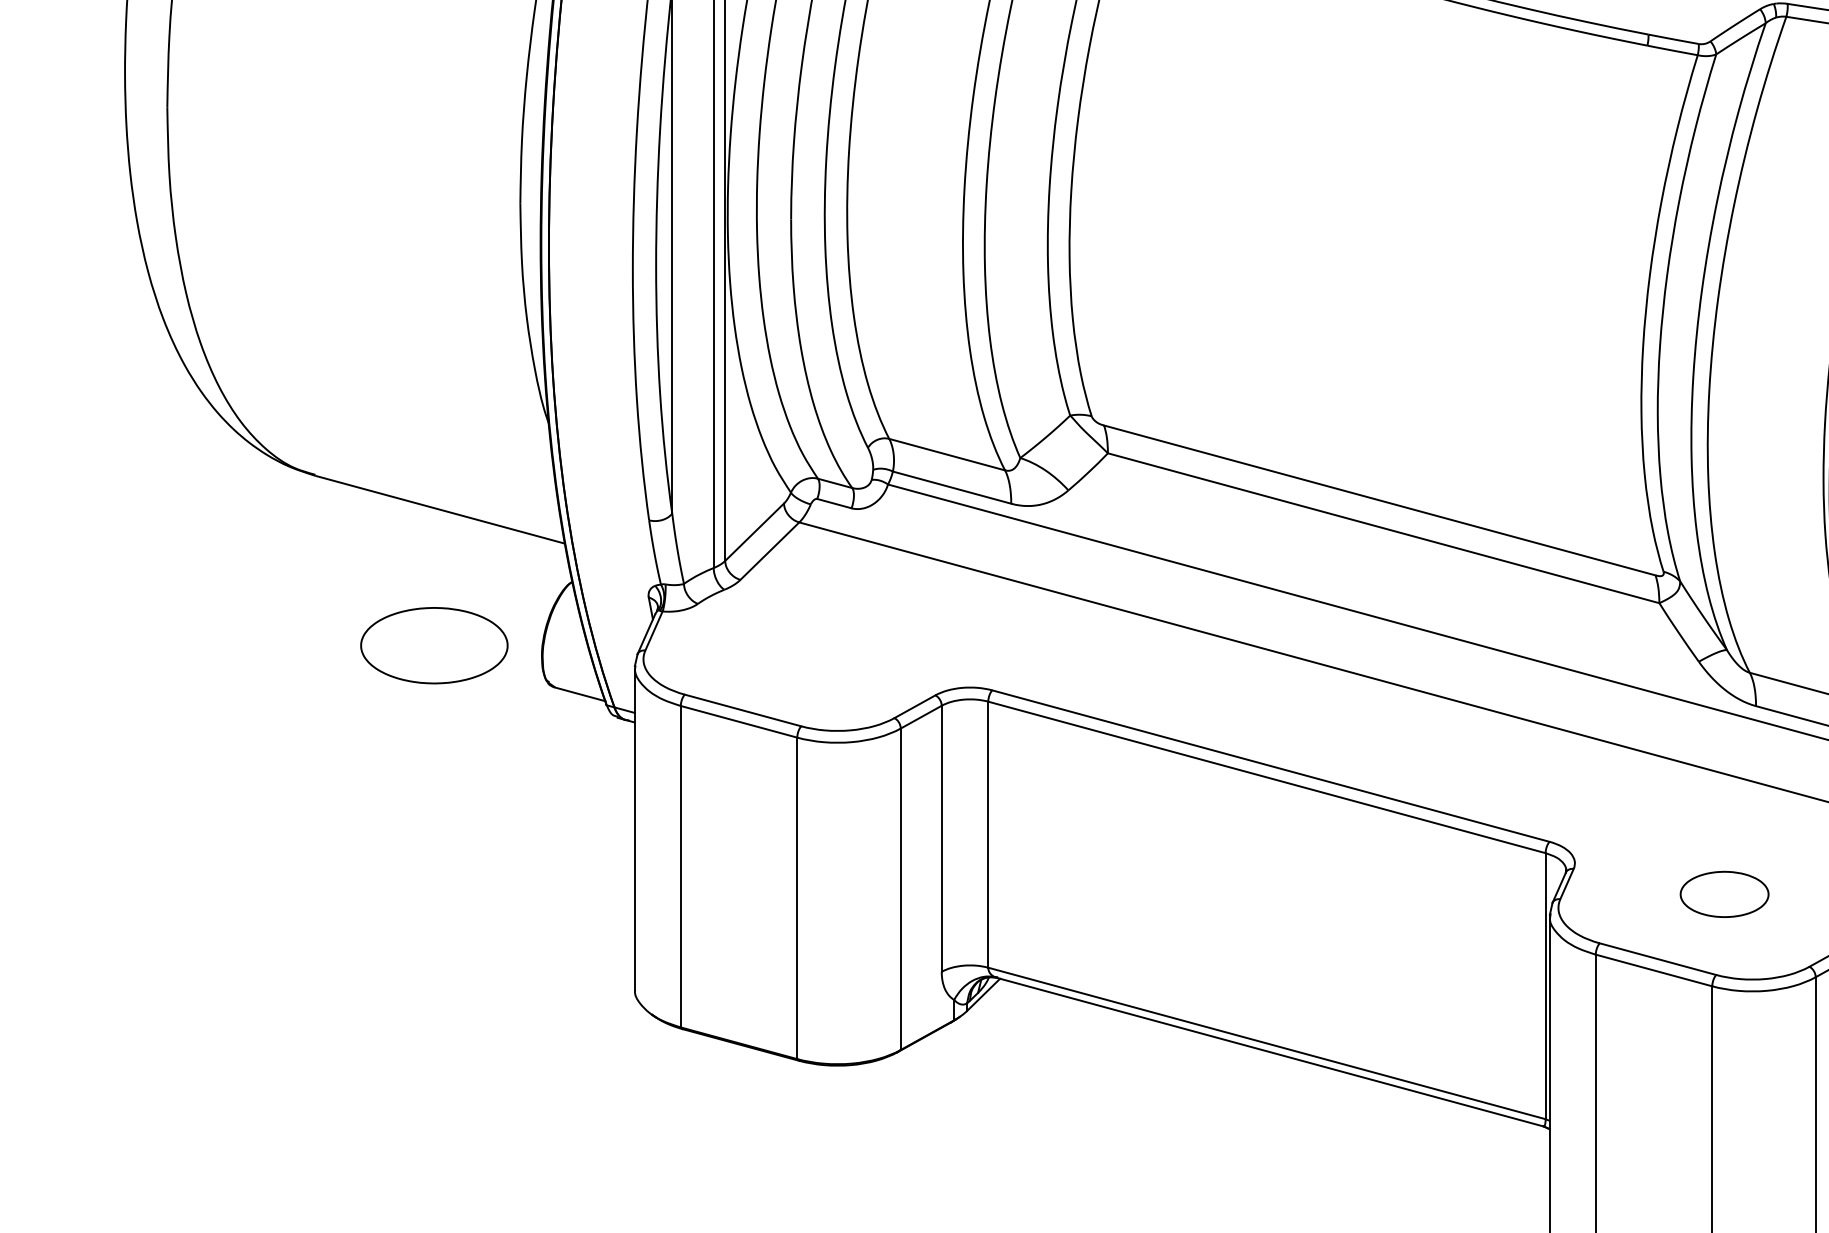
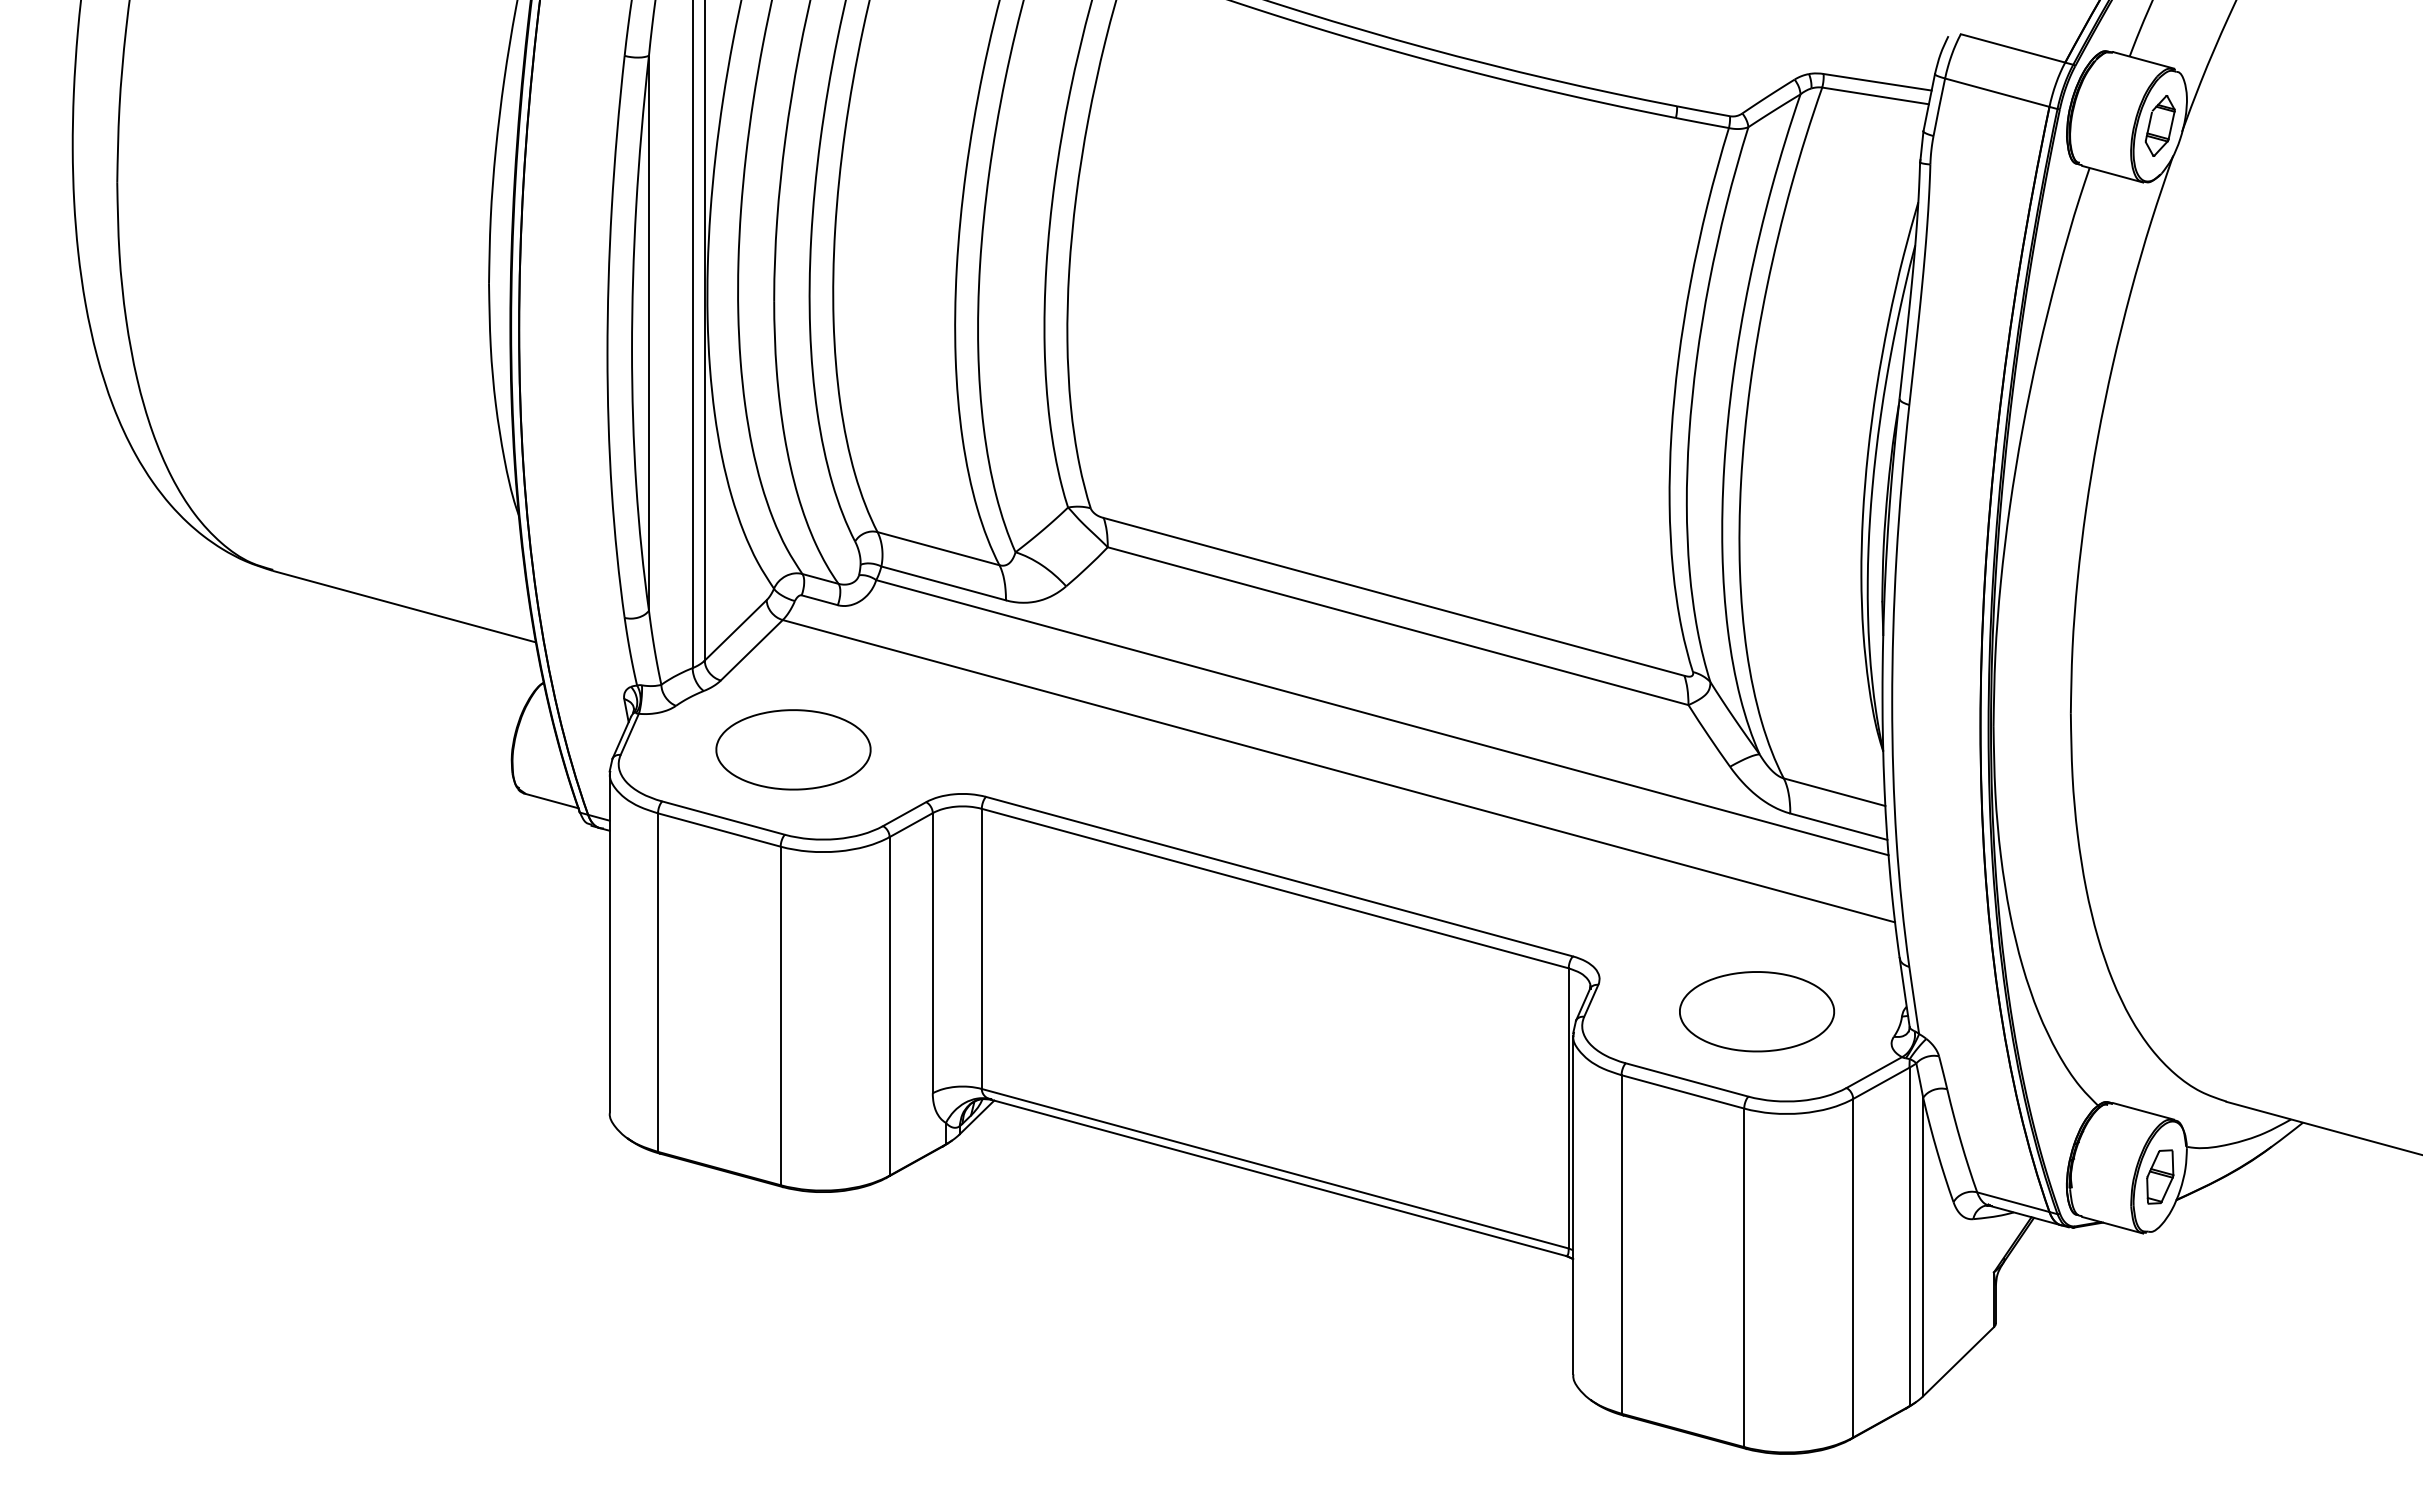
part: (434, 645) -> (793, 749), moved
part: (1724, 894) -> (1757, 1011), size x1.67

